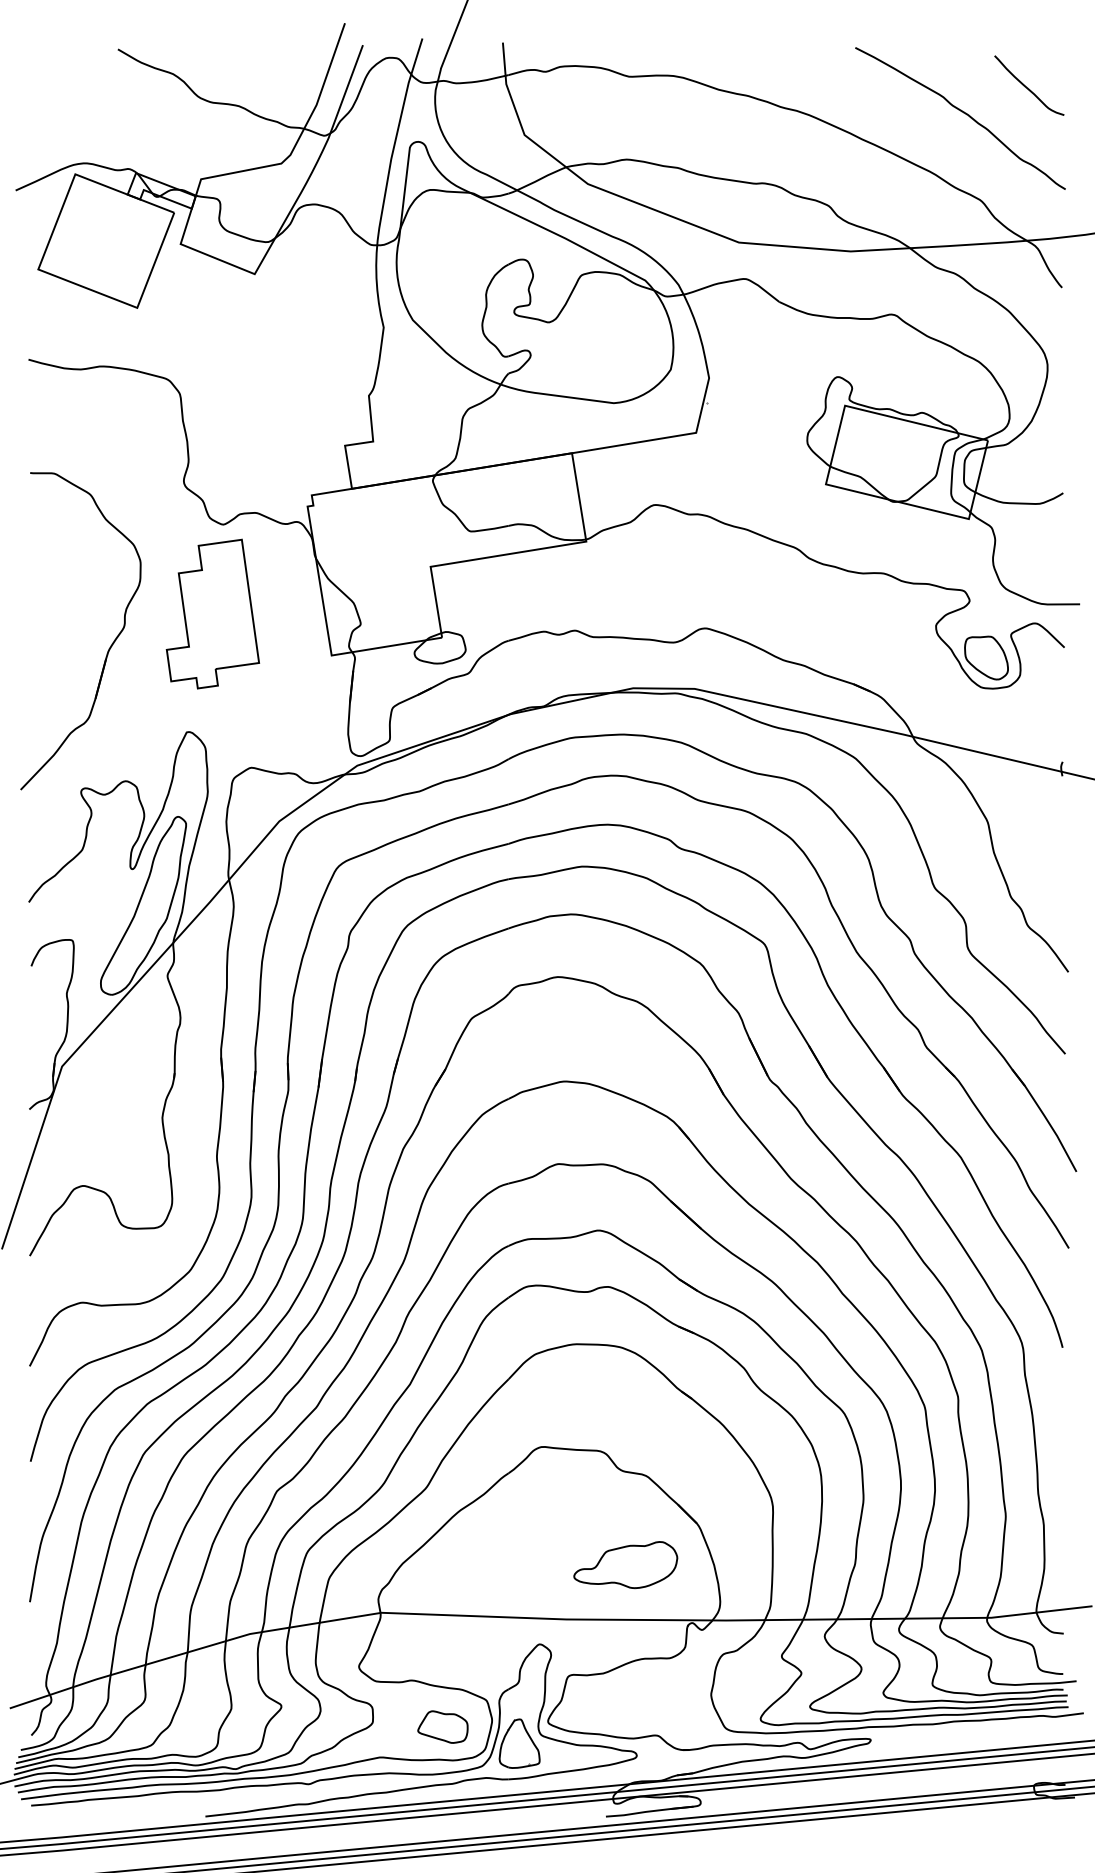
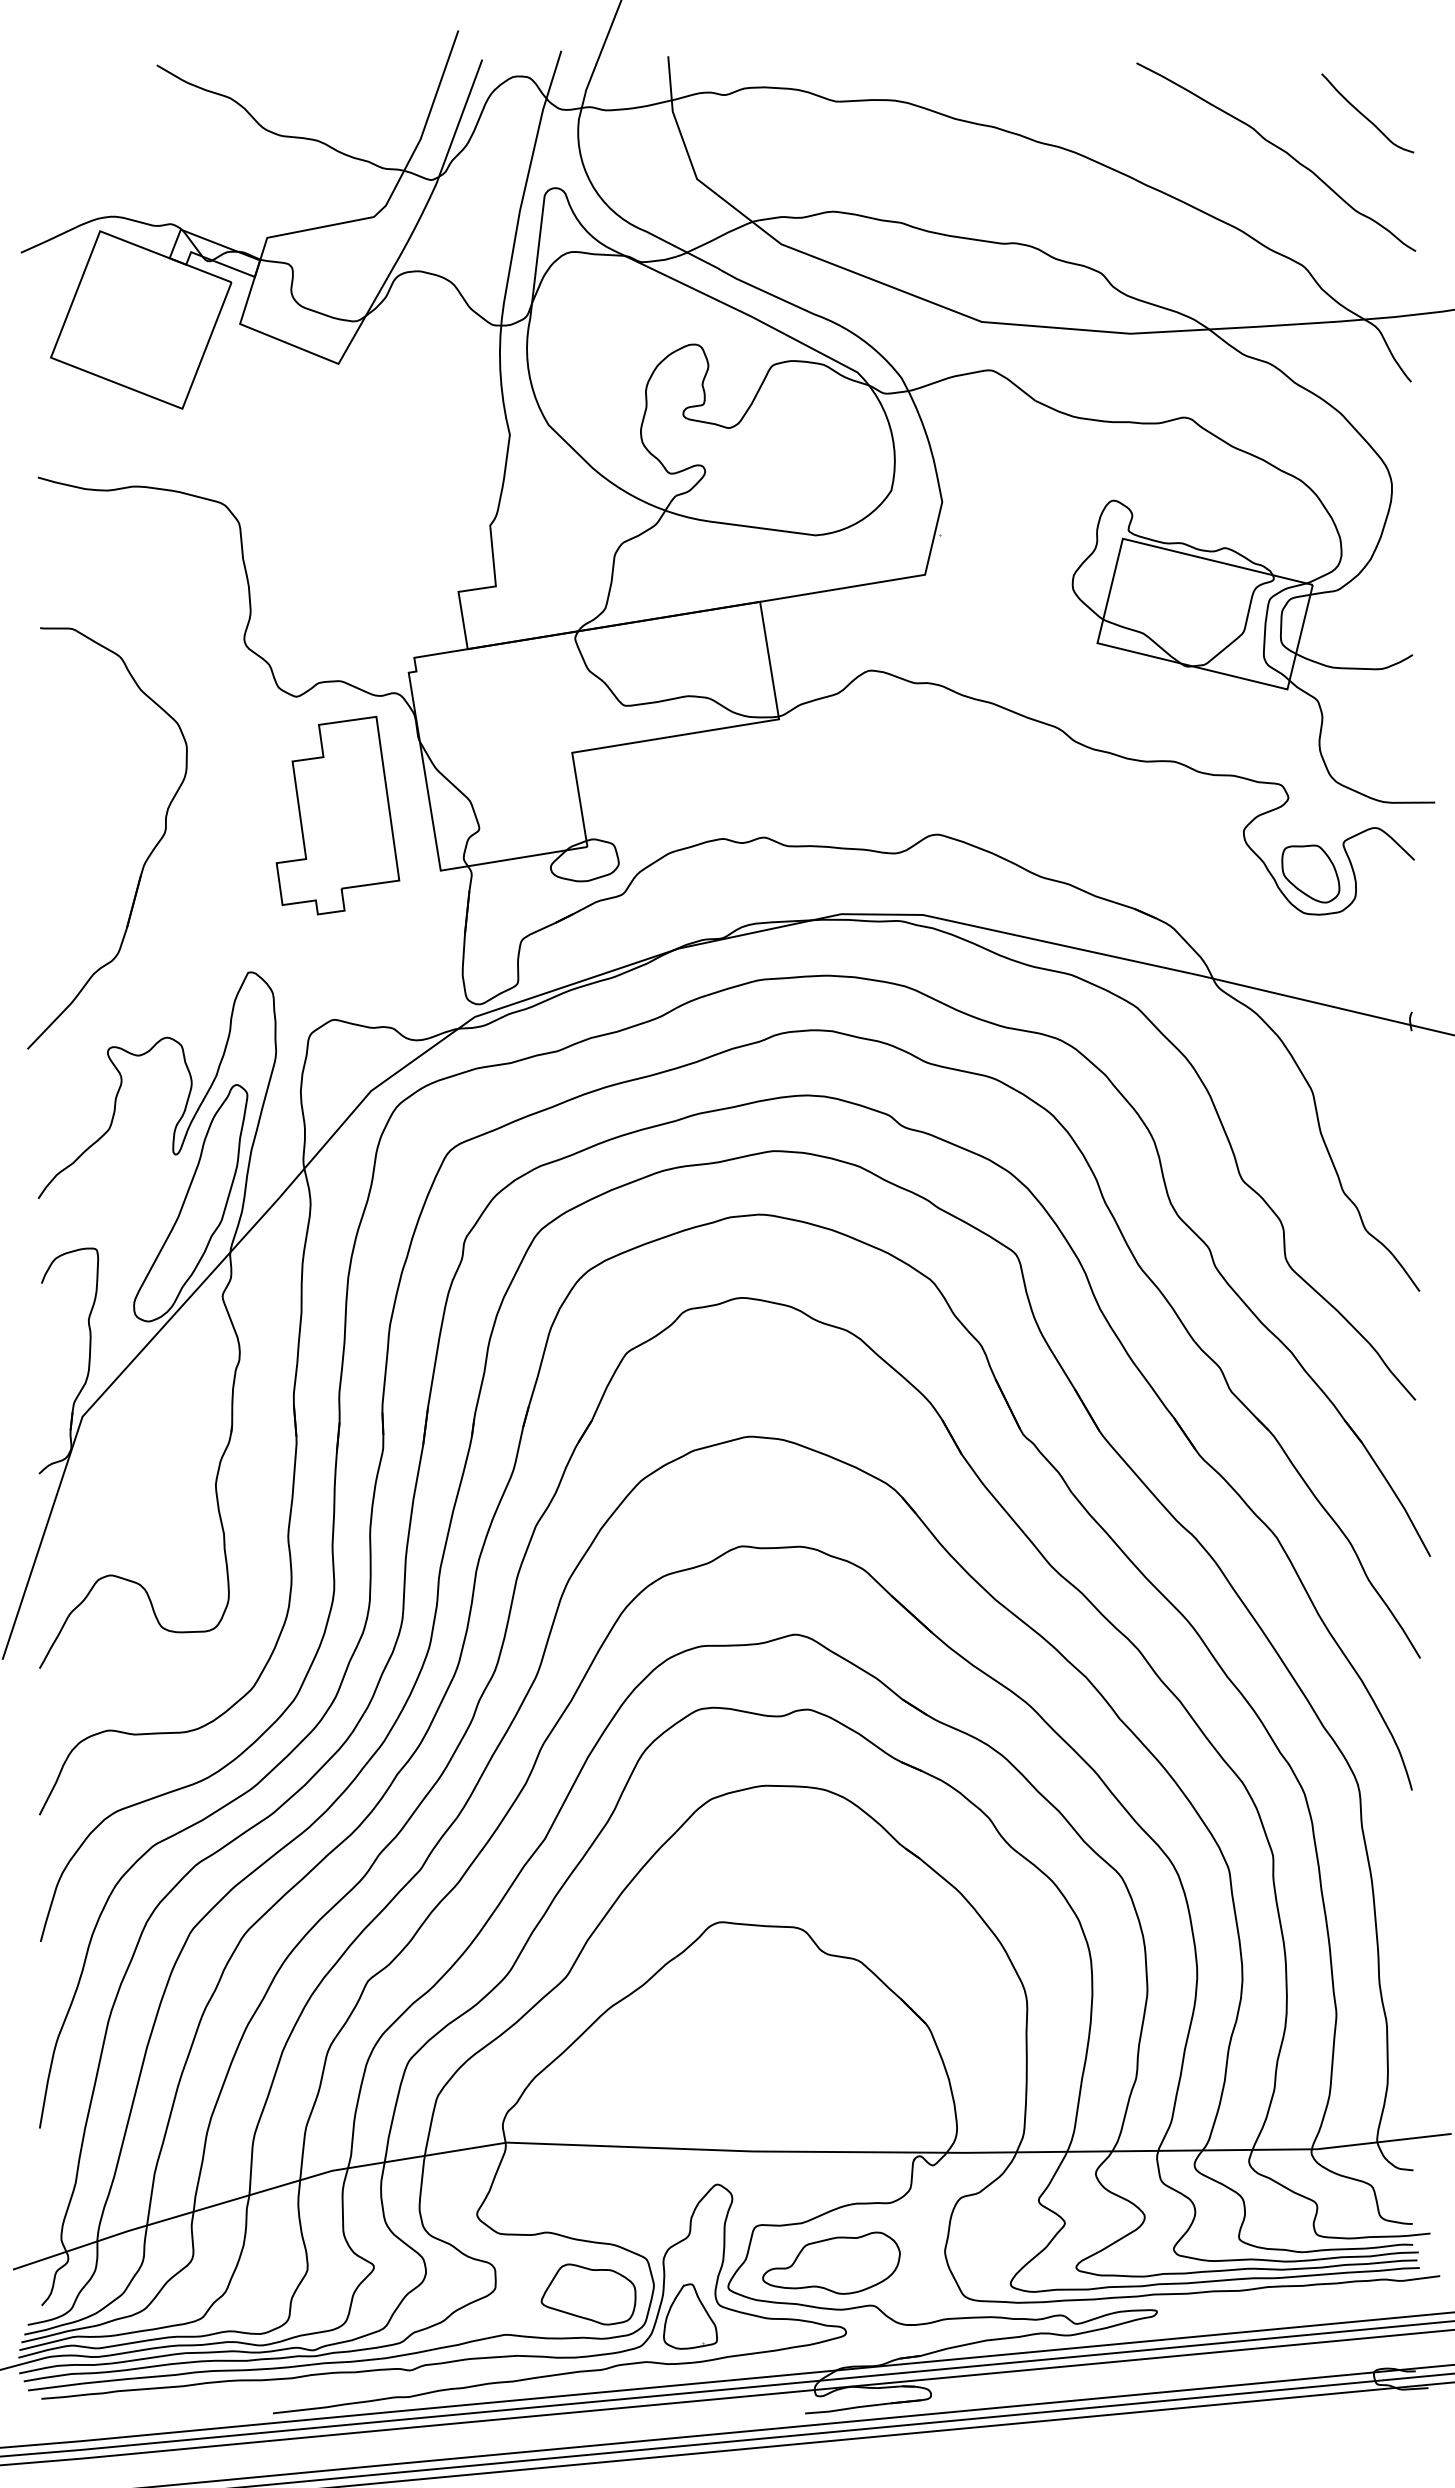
part: (212, 614) -> (337, 815), moved
part: (625, 1564) -> (831, 2262), moved
part: (442, 1727) -> (588, 2294), size x1.43

